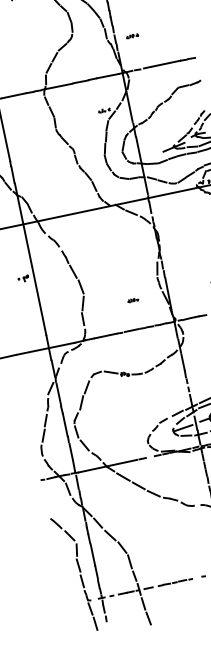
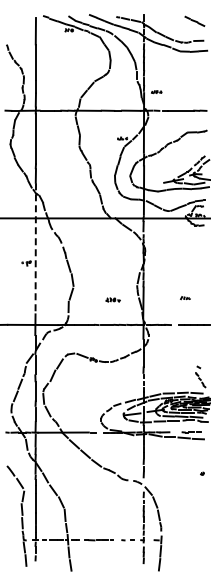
part: (132, 36) -> (156, 92), moved
line: (30, 259) -> (35, 248), solid -> dashed
part: (133, 300) -> (113, 300), size x1.6

